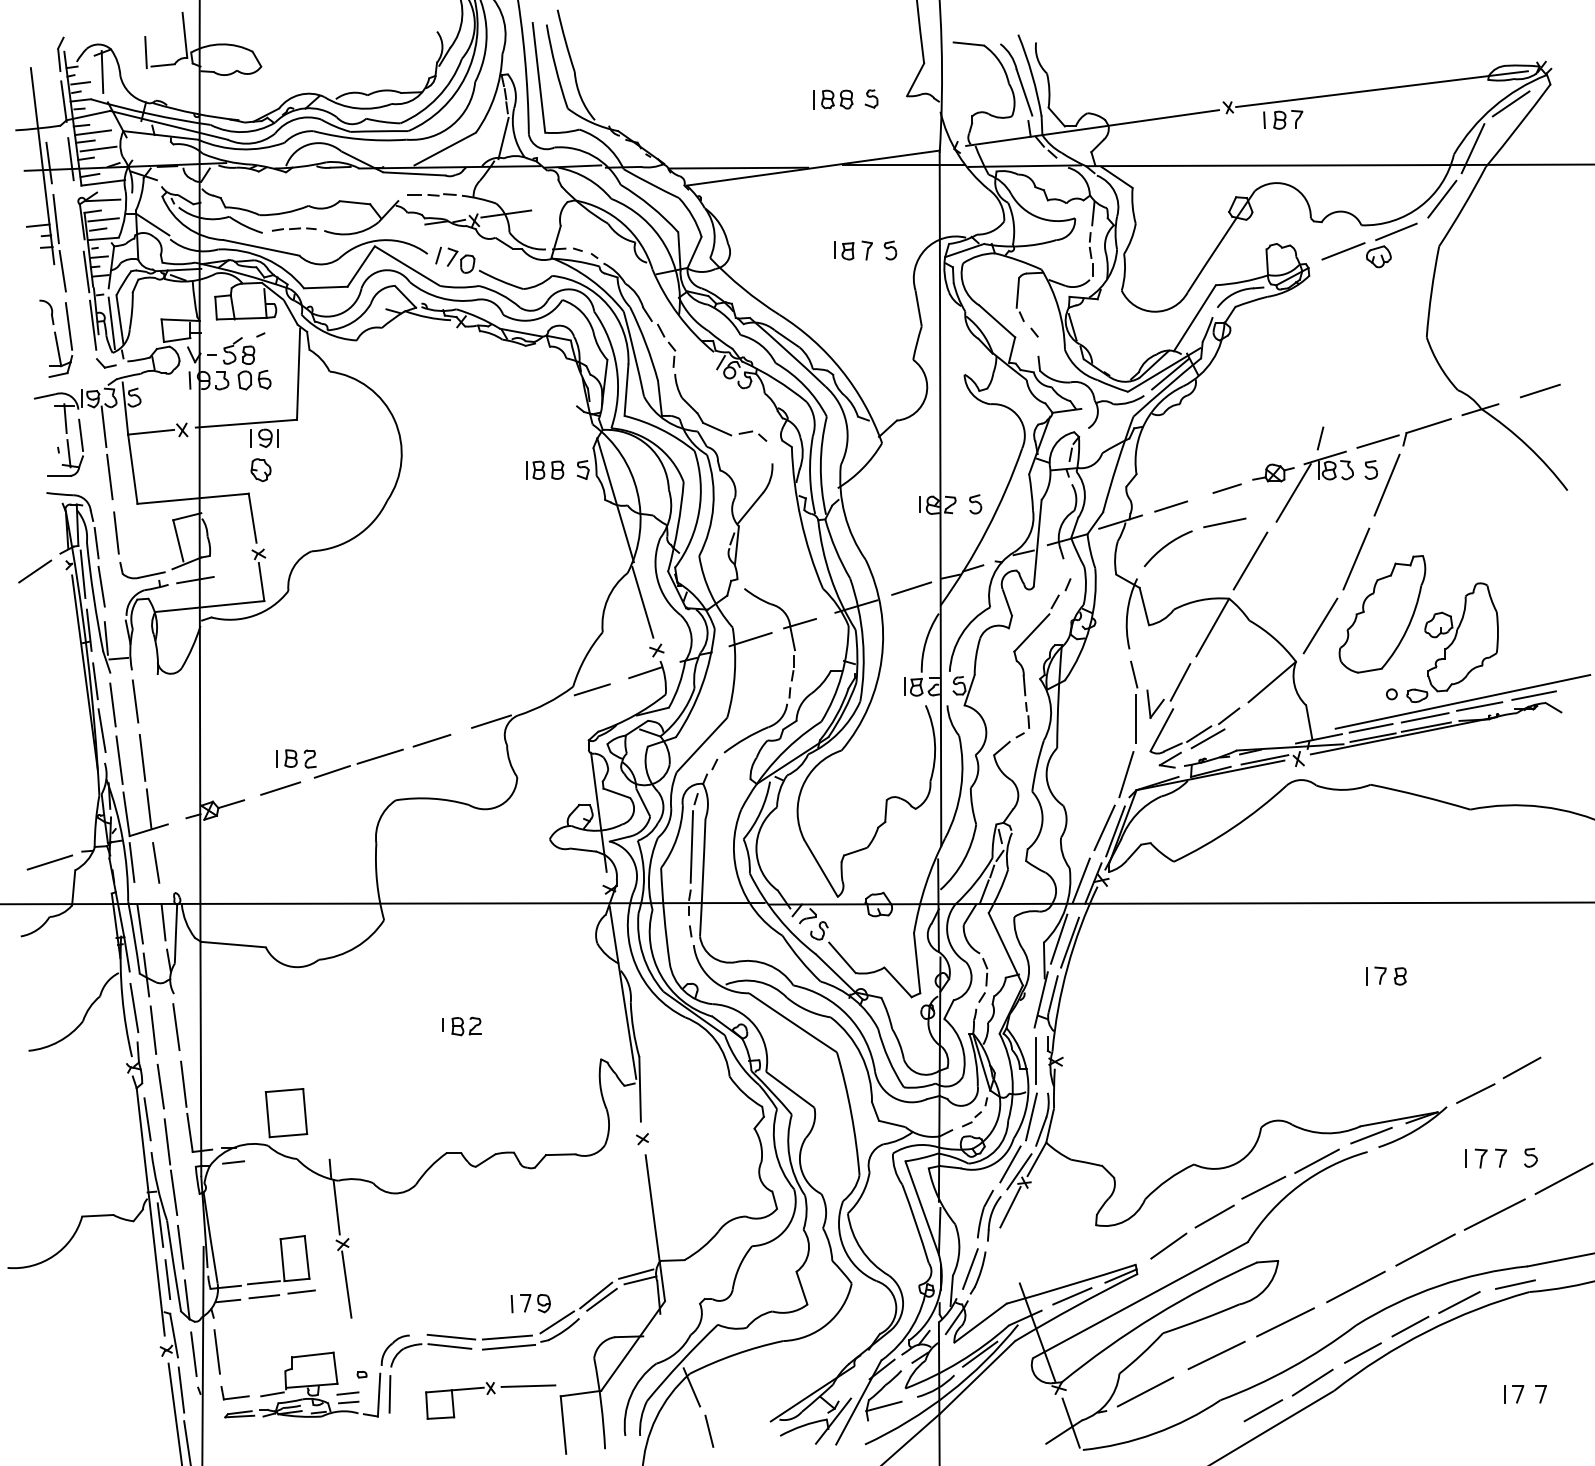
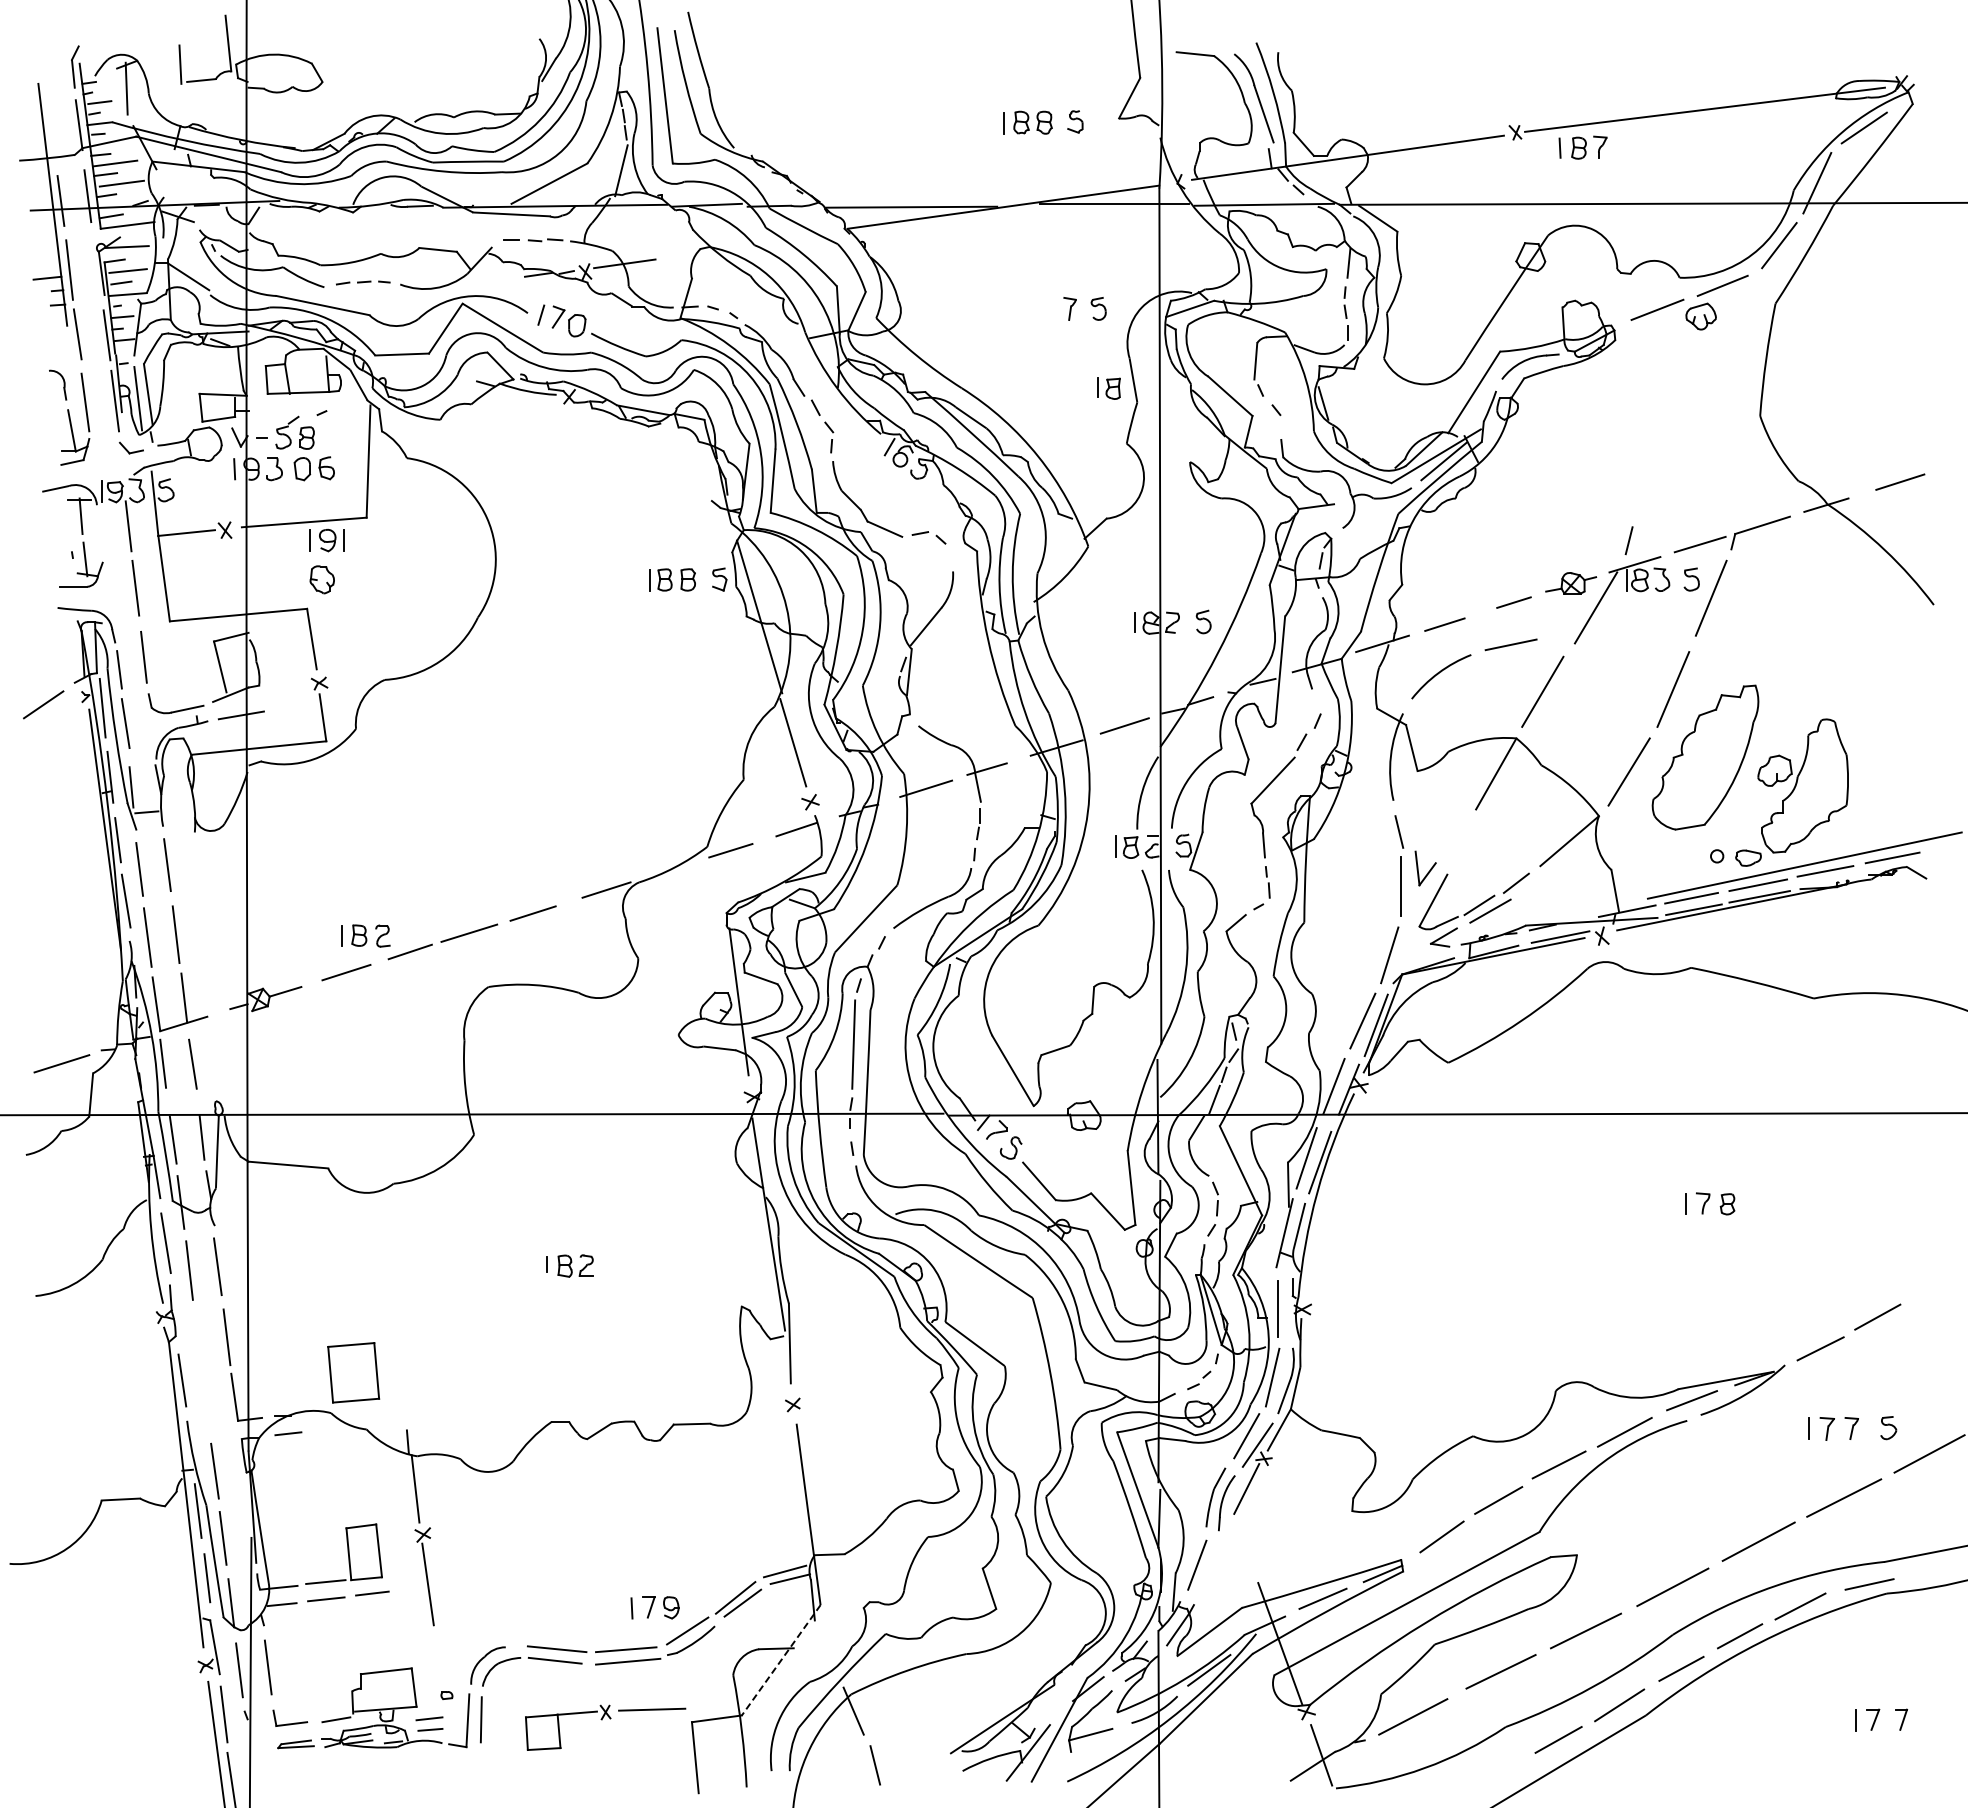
part: (844, 251) -> (1108, 388), moved
line: (80, 435) -> (99, 536), removed
line: (1180, 682) -> (1456, 841), removed
line: (160, 1086) -> (198, 1339), removed
line: (167, 1141) -> (206, 1408), removed
part: (977, 1272) -> (1206, 1569), removed
line: (633, 1346) -> (781, 1660), solid -> dashed

